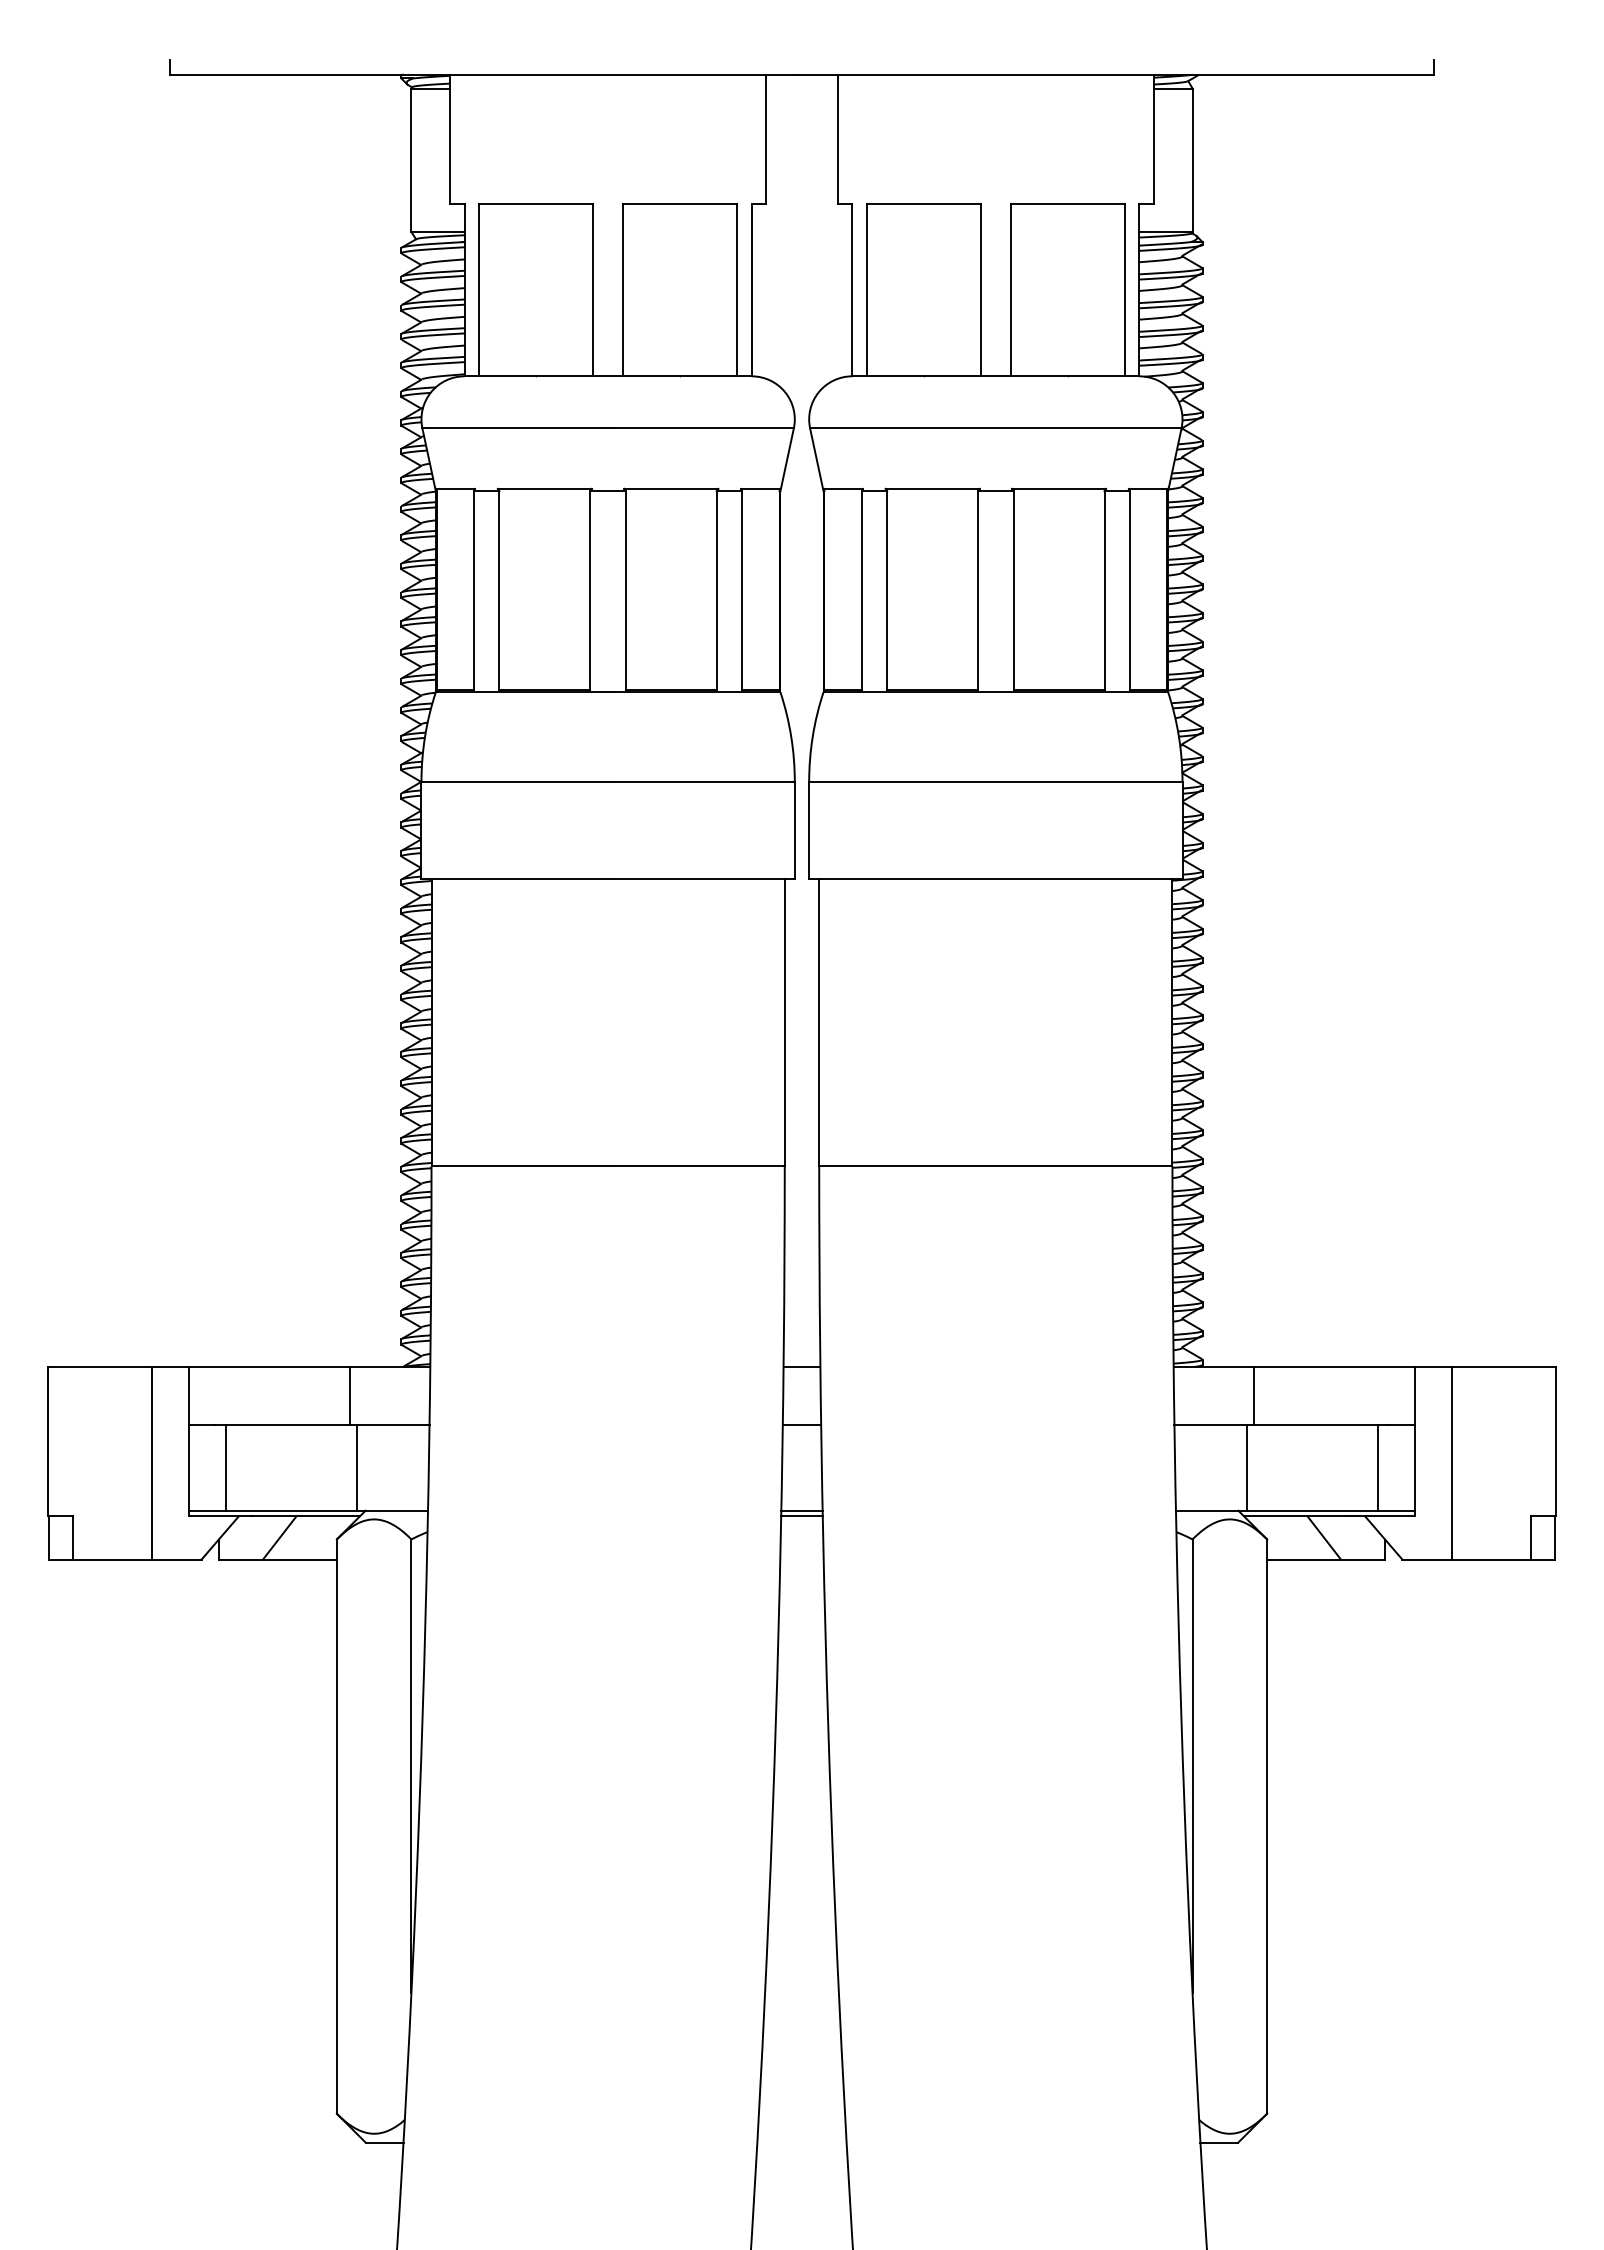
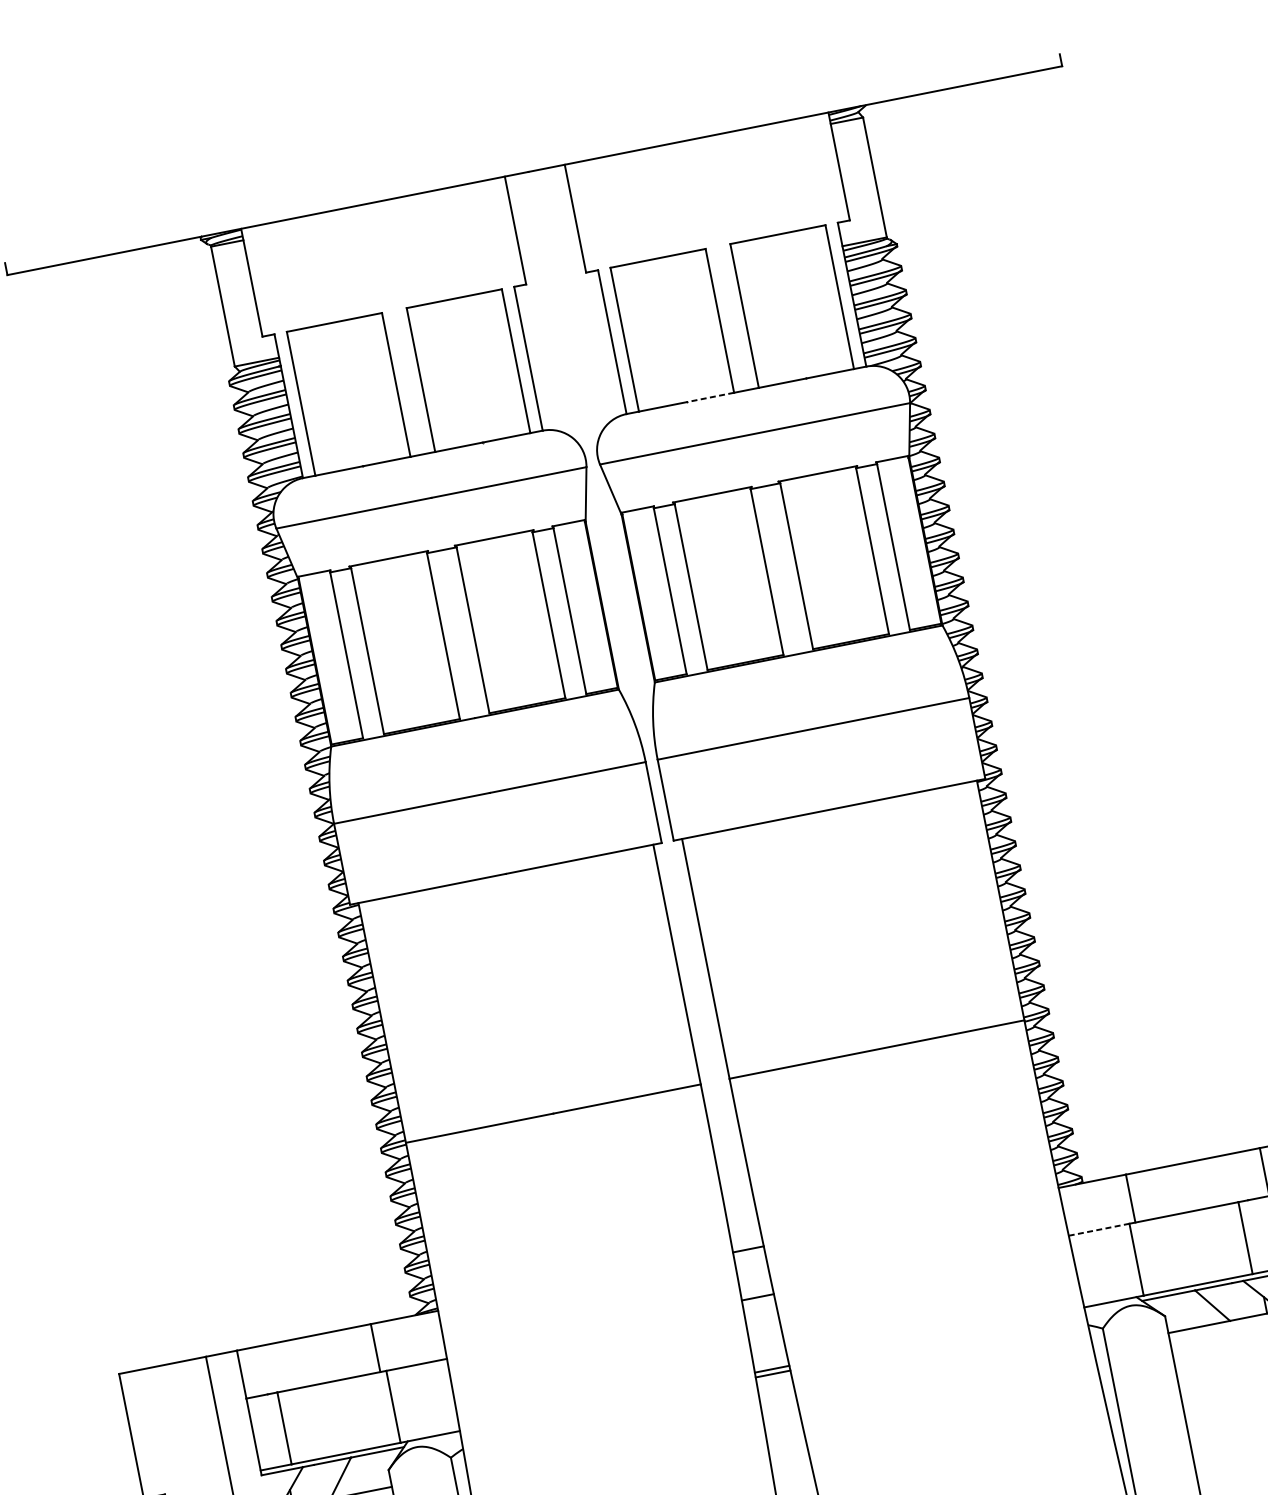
line: (952, 376) -> (710, 397), solid -> dashed
line: (1211, 1424) -> (1099, 1229), solid -> dashed

